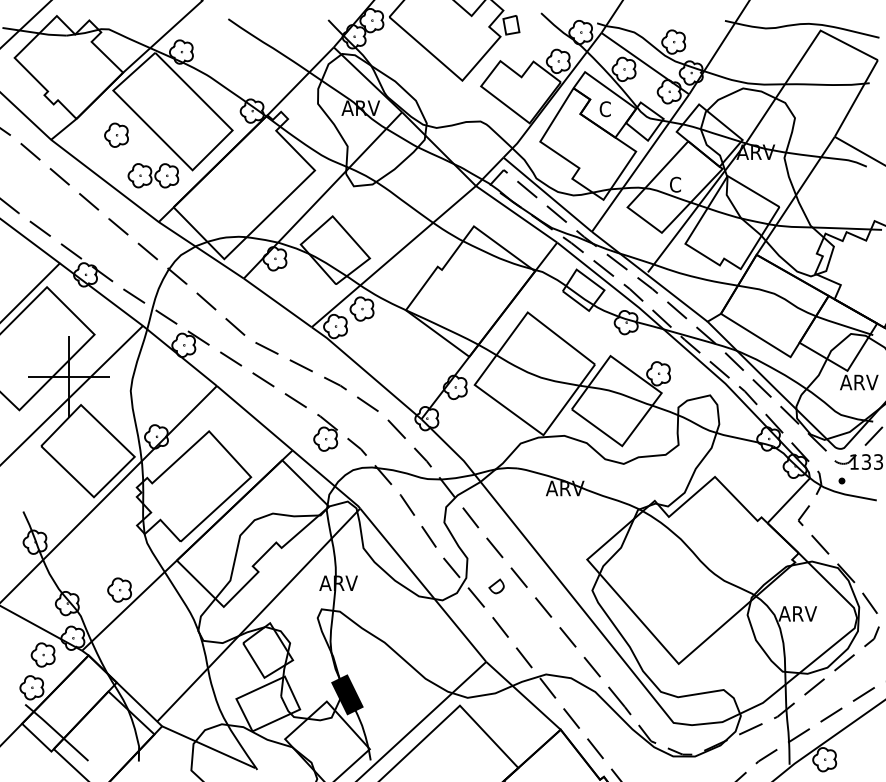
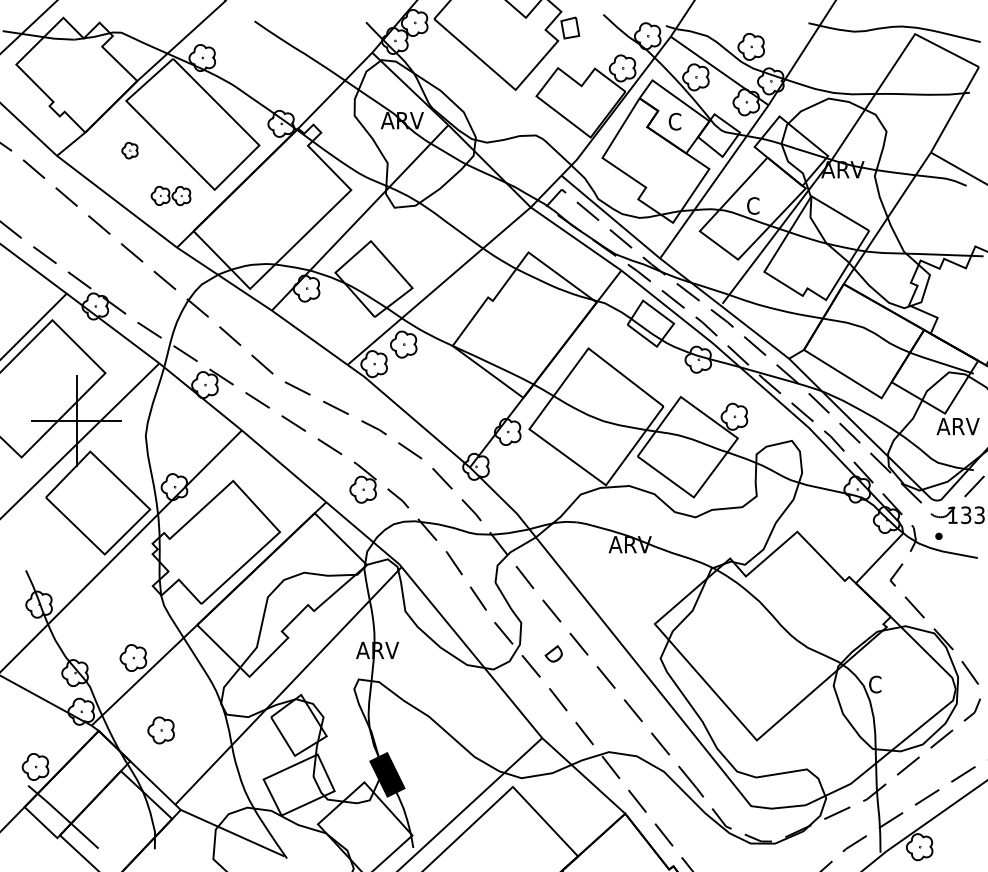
part: (116, 134) -> (129, 150), size x0.6
part: (152, 175) -> (170, 195), size x0.7
text: (797, 613) -> (889, 684), ARV -> C
part: (42, 655) -> (160, 730), moved

